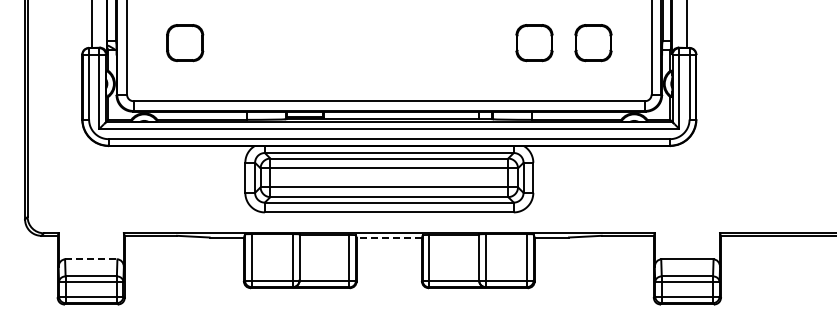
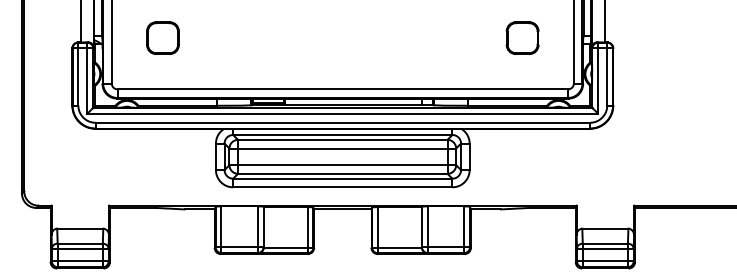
part: (534, 43) -> (470, 38), removed
line: (389, 237) -> (342, 209), dashed -> solid
line: (91, 259) -> (80, 228), dashed -> solid

